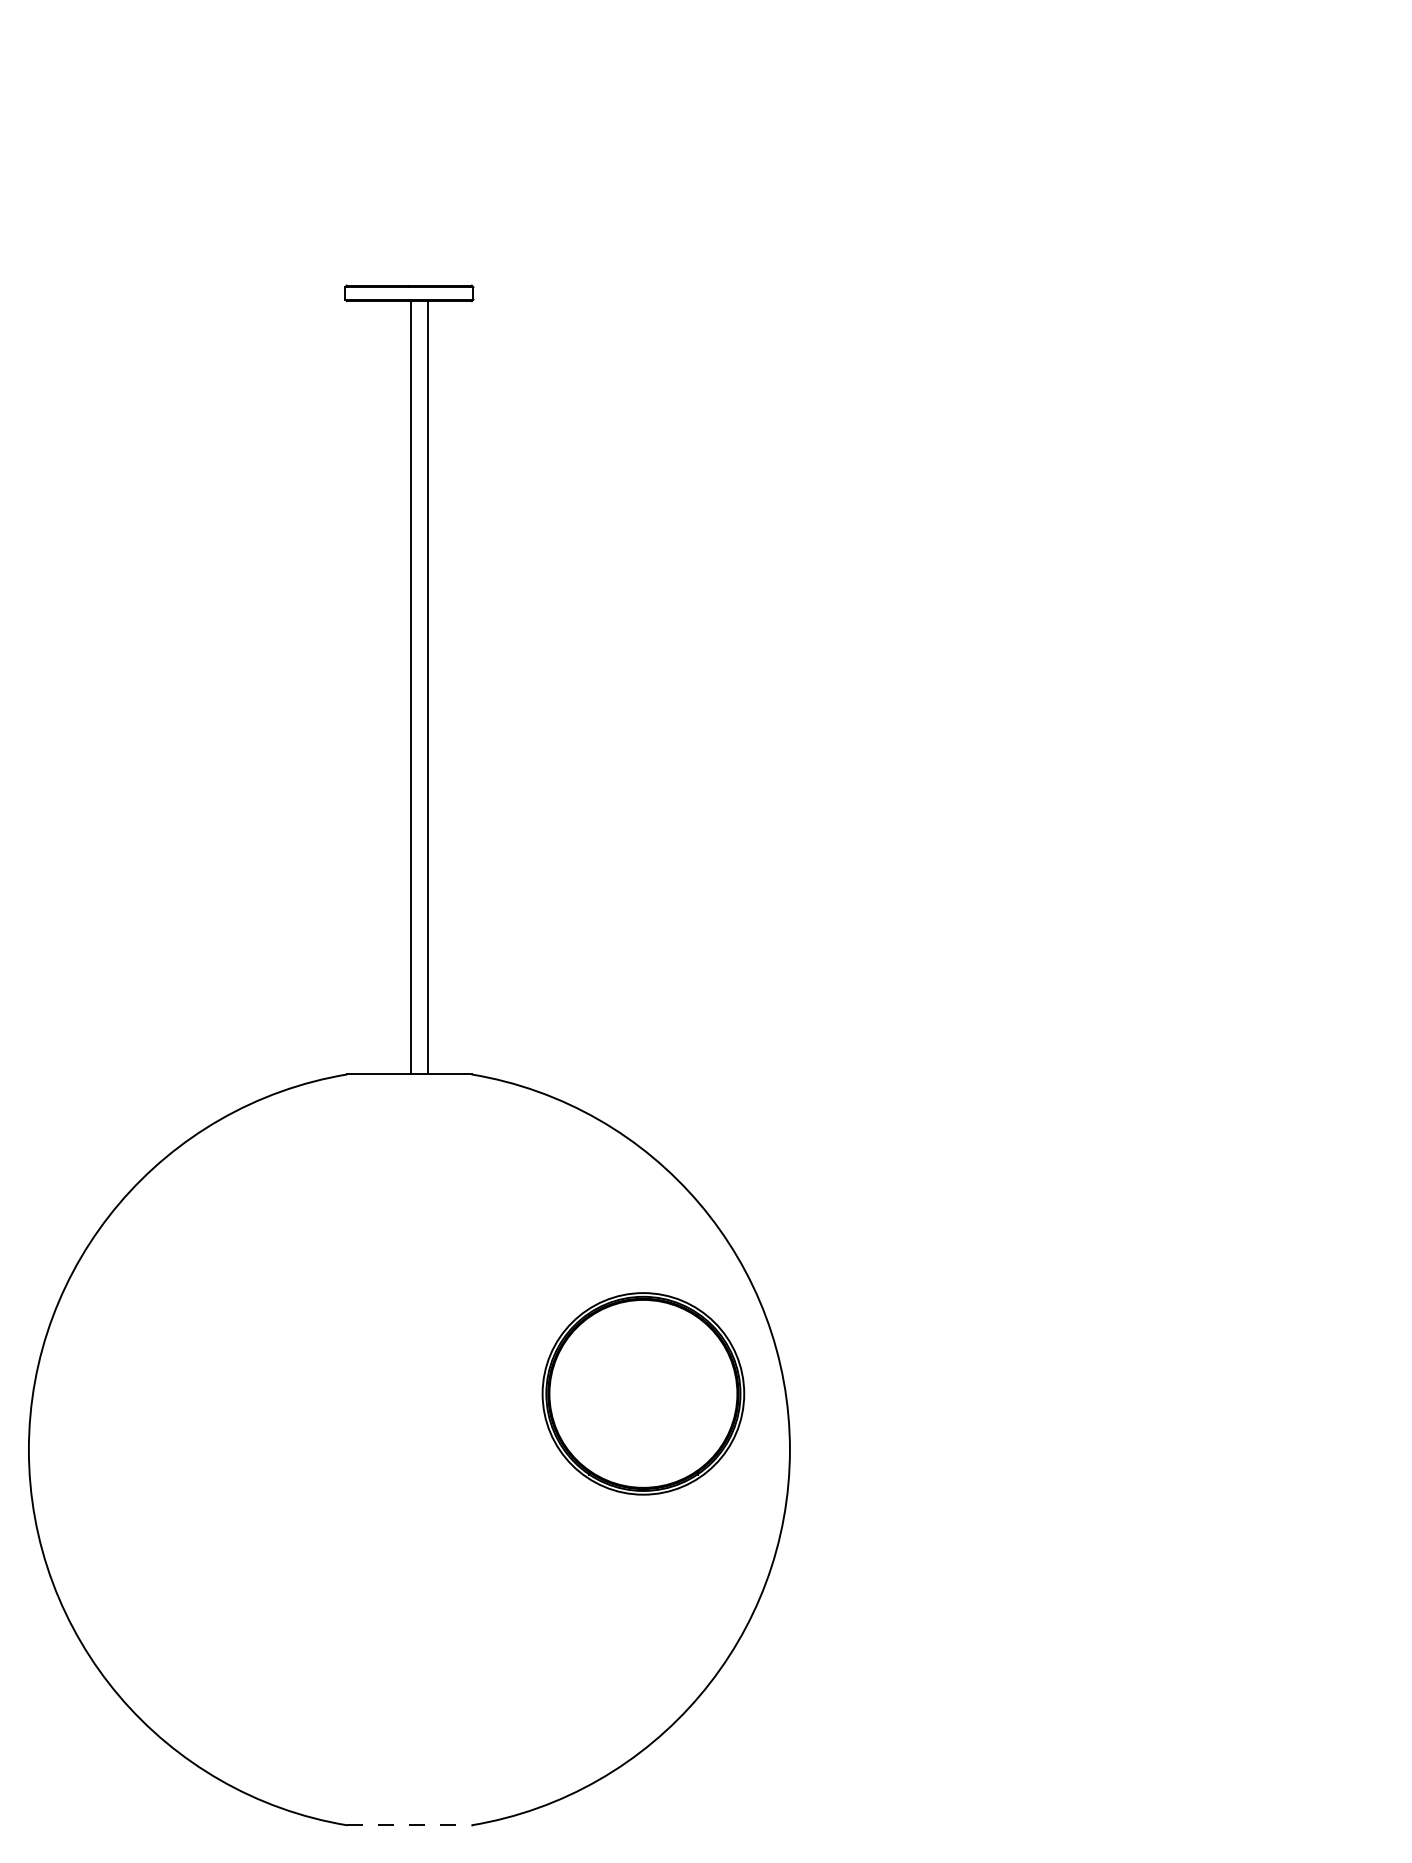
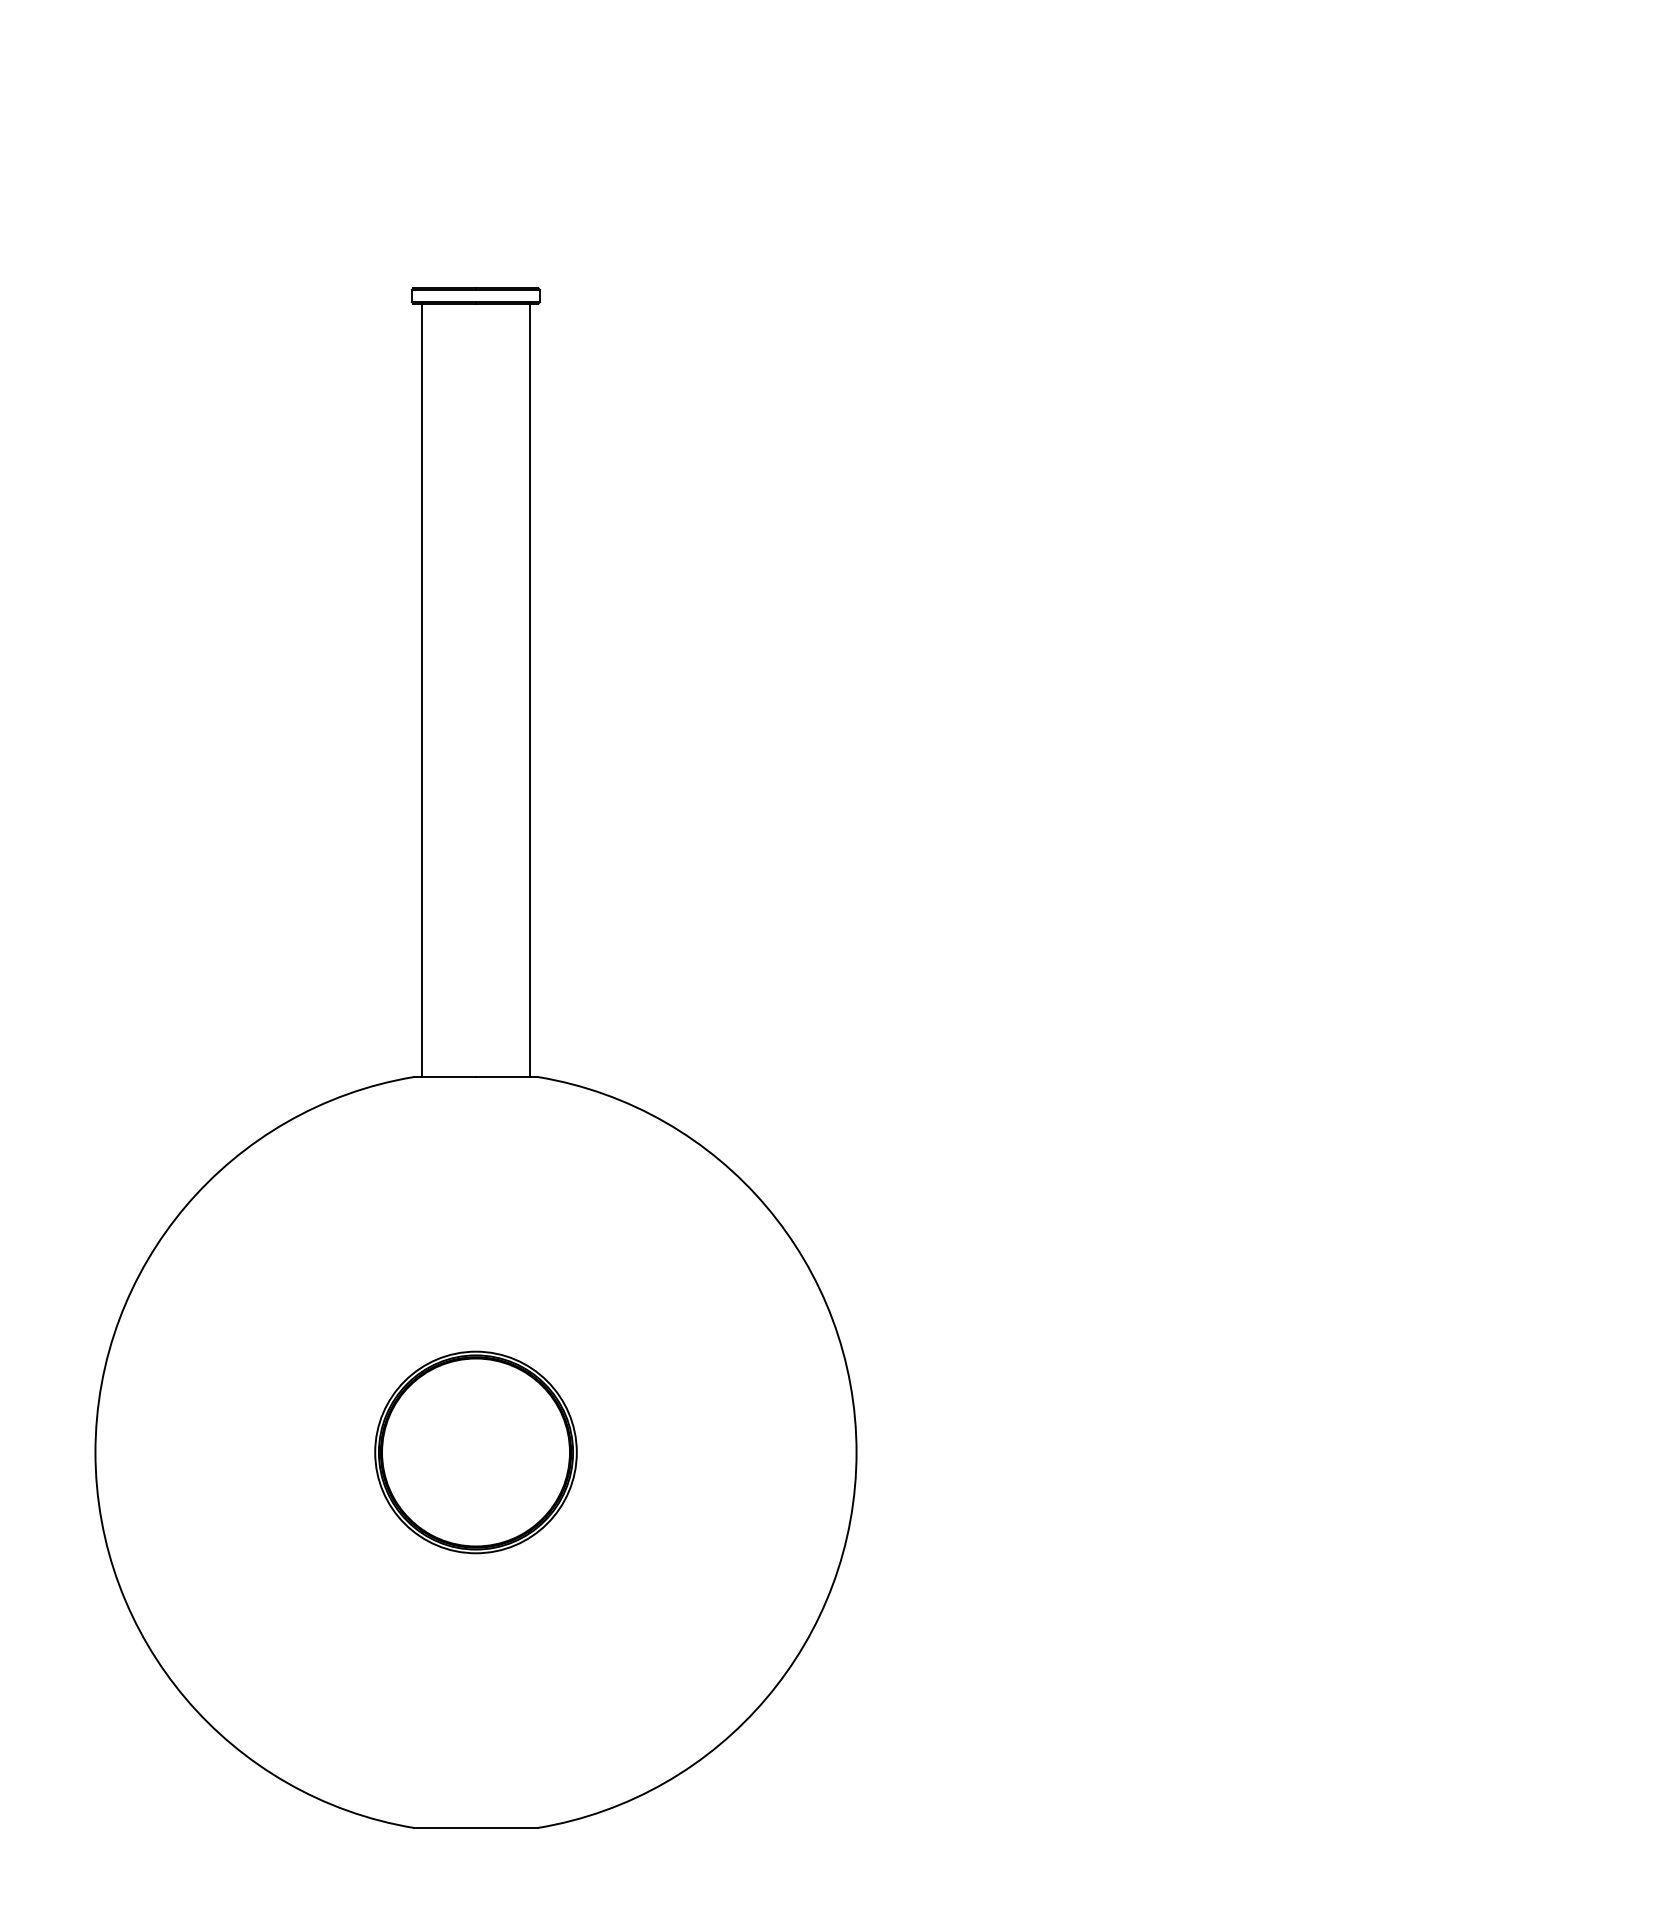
line: (410, 687) -> (530, 690), moved
line: (427, 687) -> (421, 690), moved
part: (642, 1393) -> (475, 1452), moved
line: (409, 1825) -> (476, 1828), dashed -> solid

